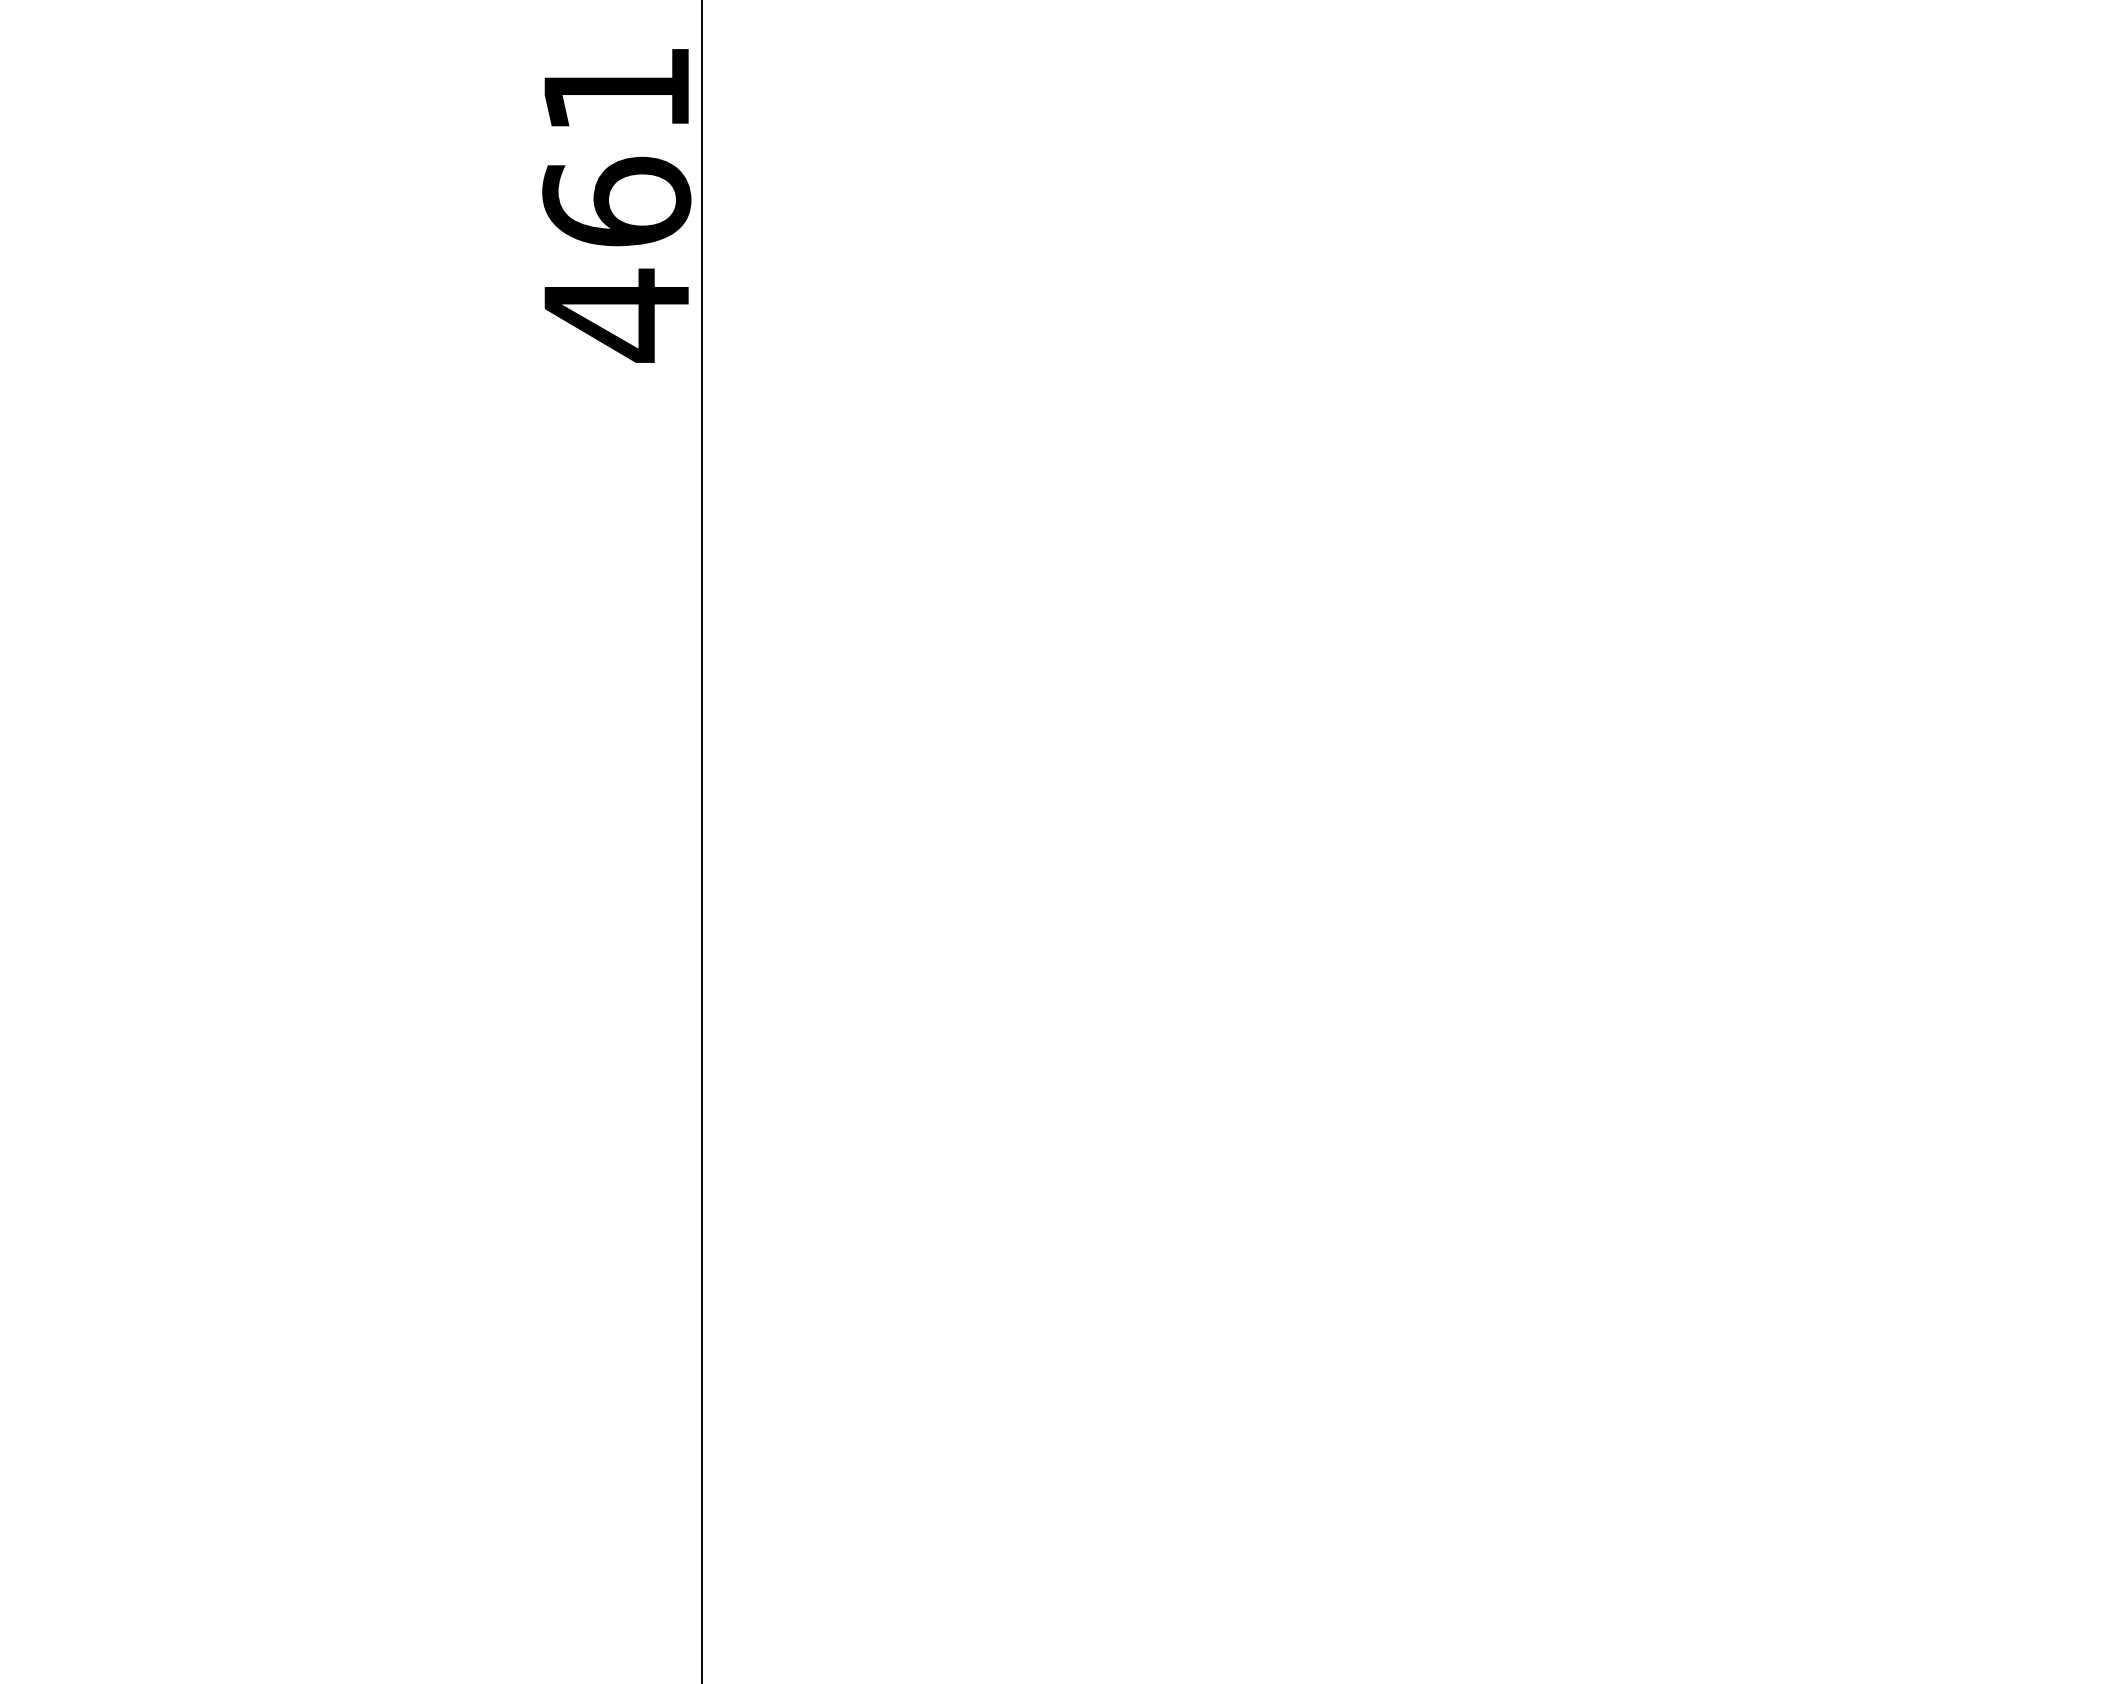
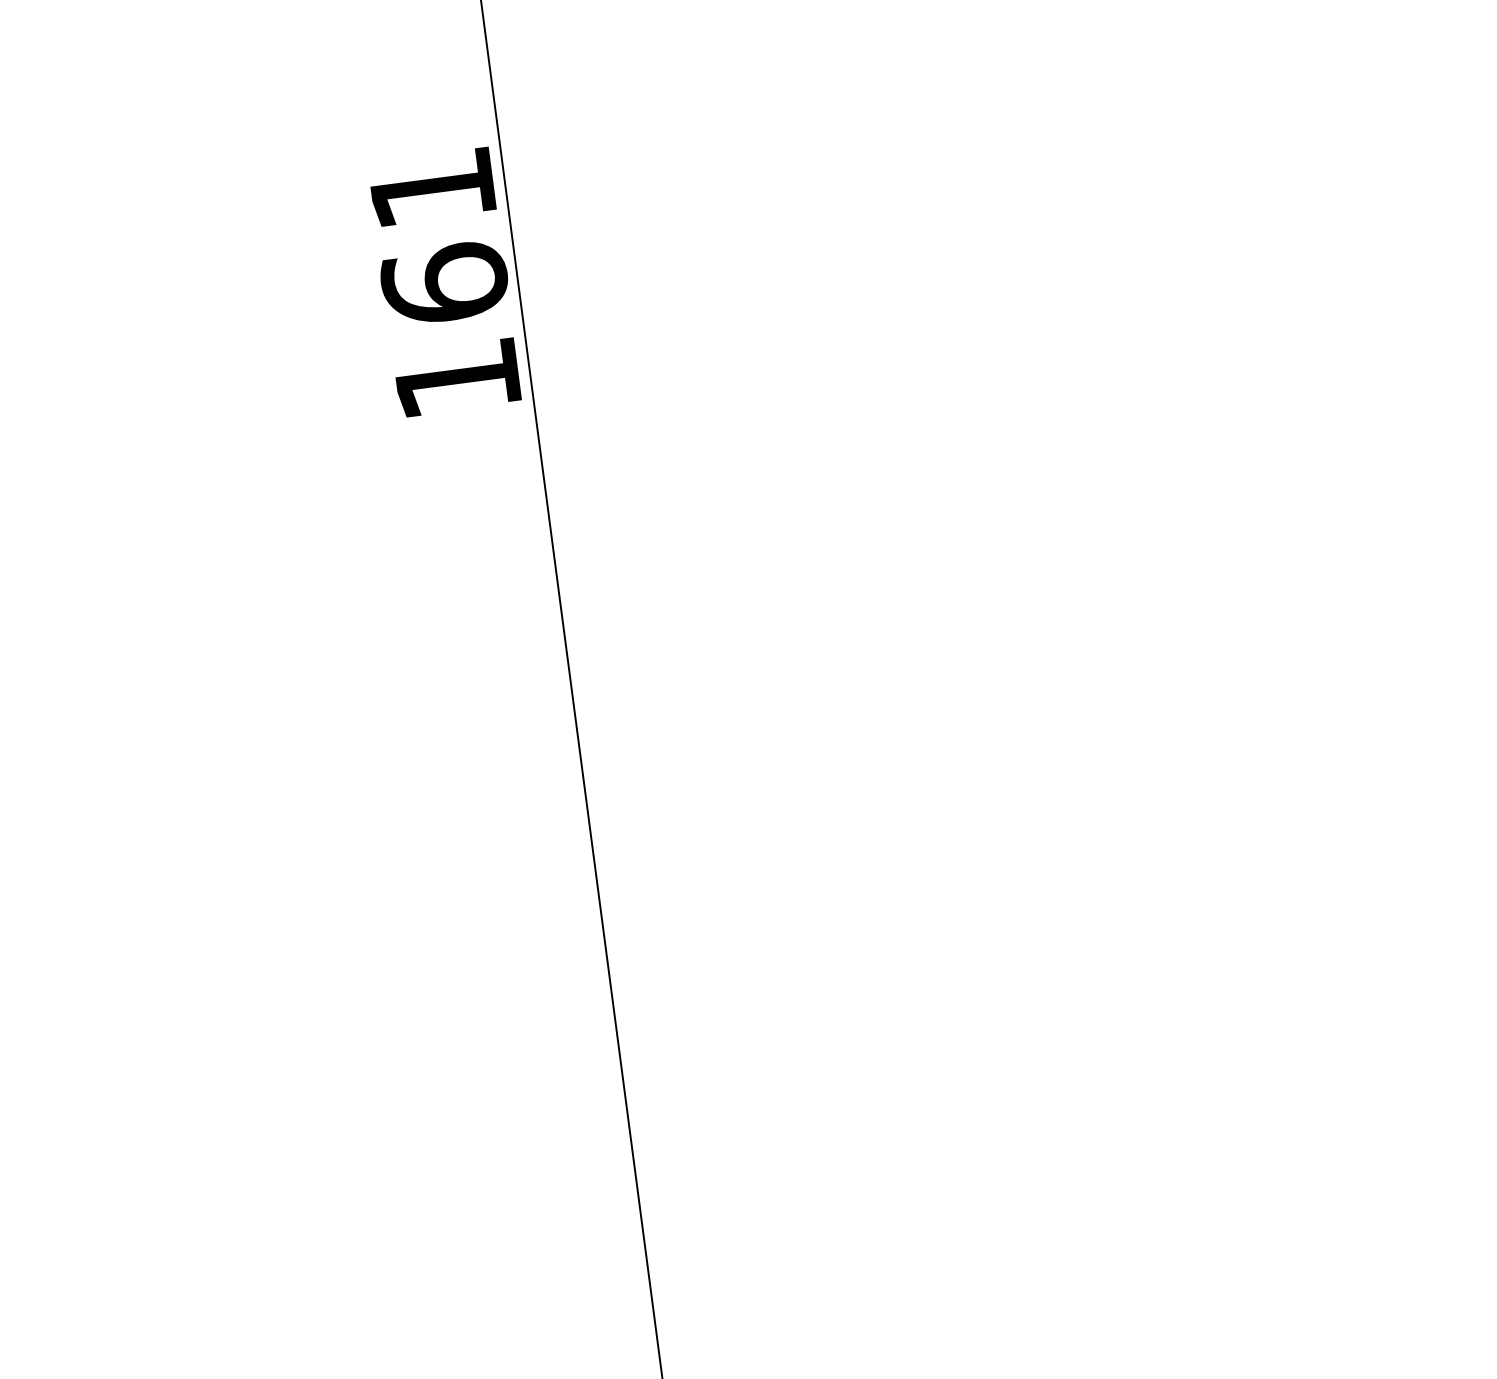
text: (616, 315) -> (457, 379), 461 -> 161

